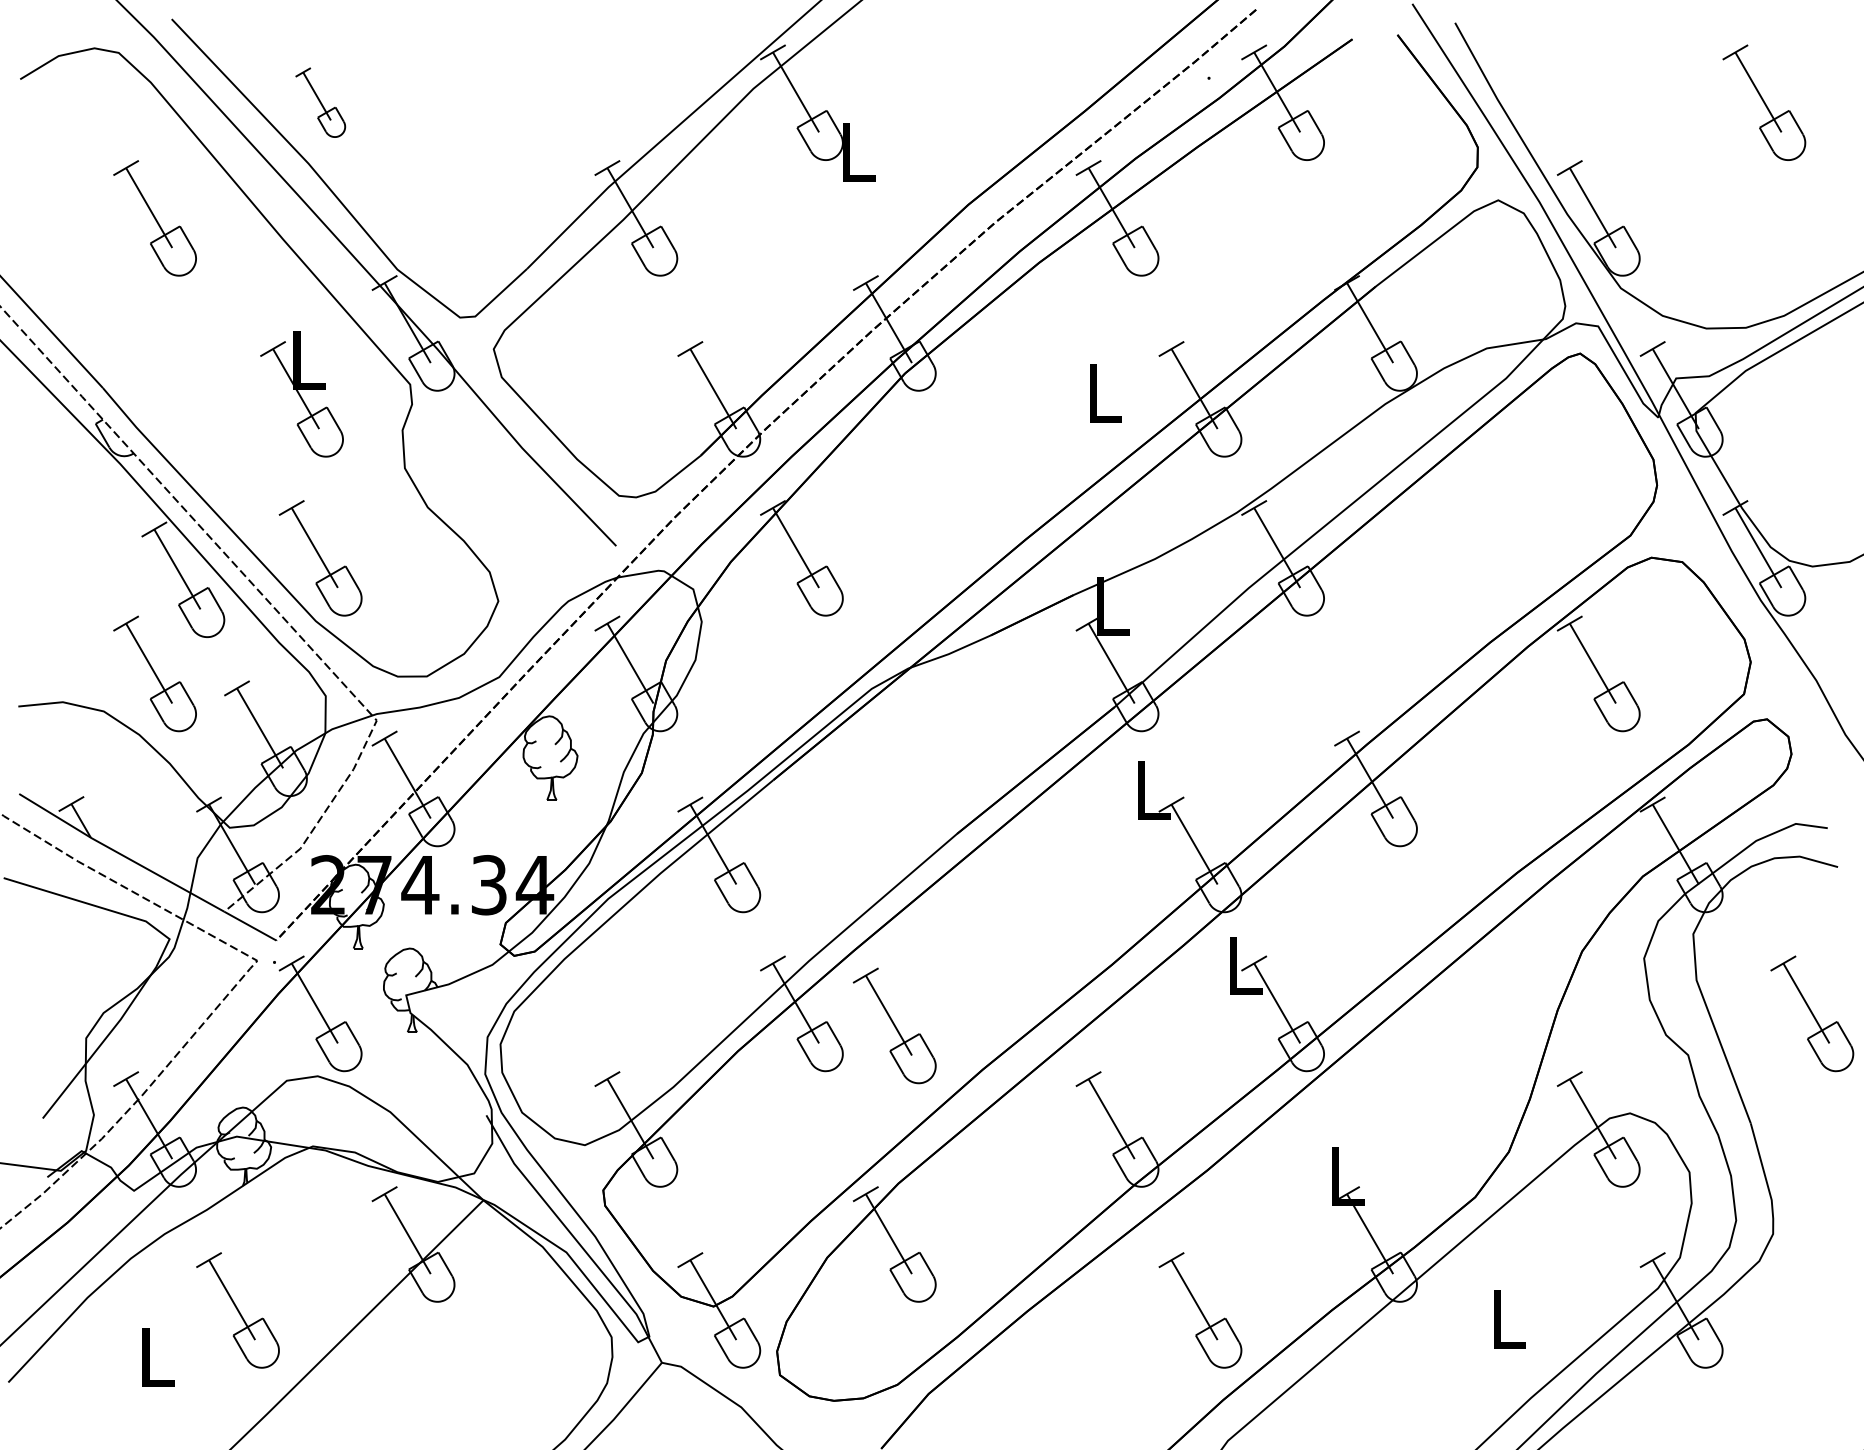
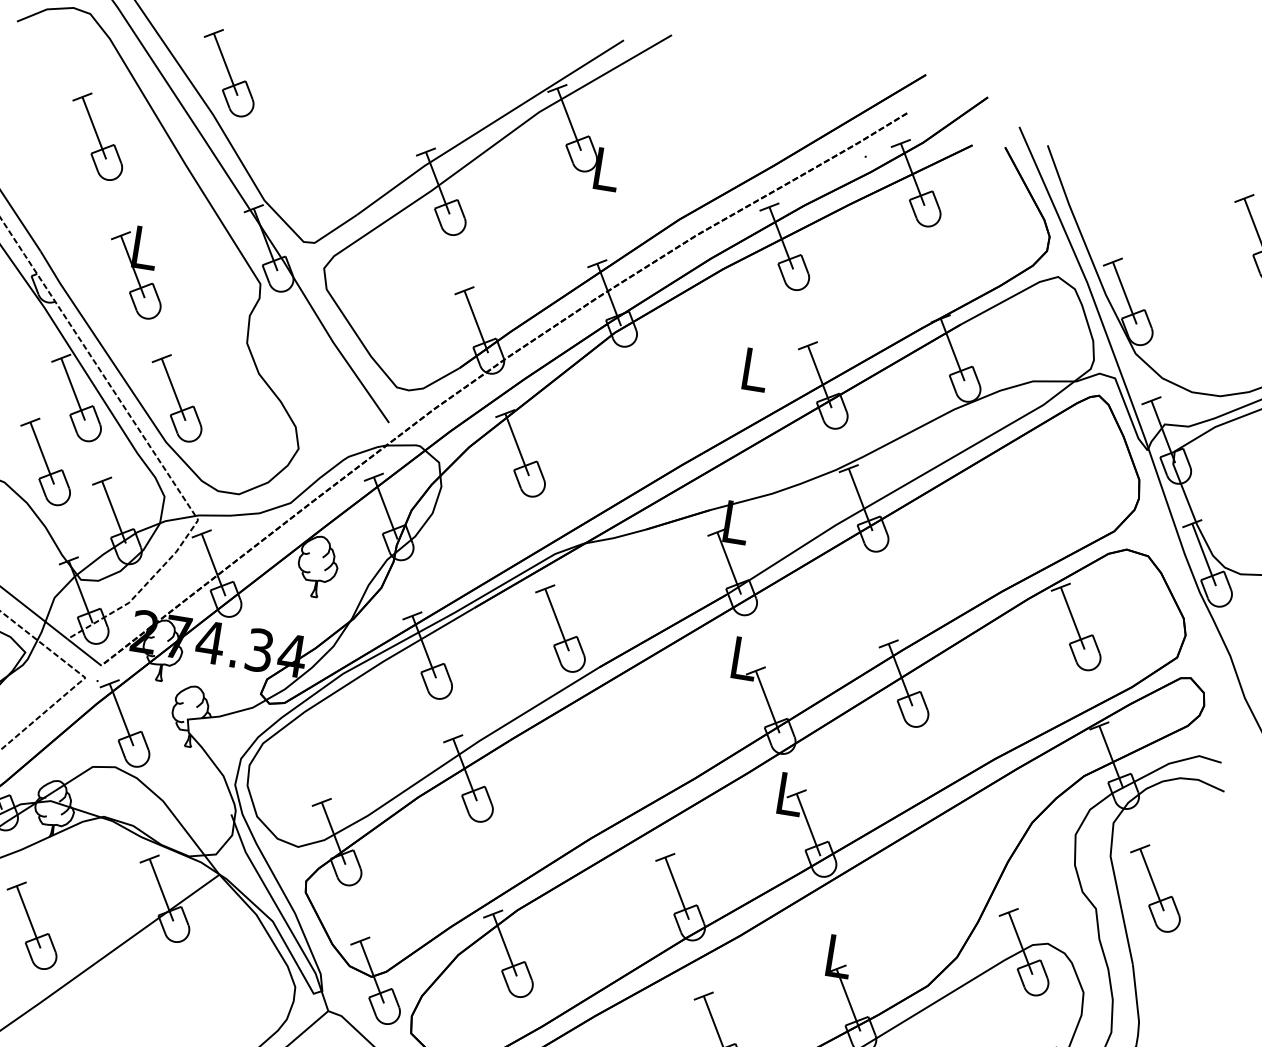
part: (320, 102) -> (228, 72), size x1.67
part: (301, 394) -> (136, 271), moved
part: (1812, 1013) -> (1155, 887), moved
part: (894, 1025) -> (559, 627), moved

